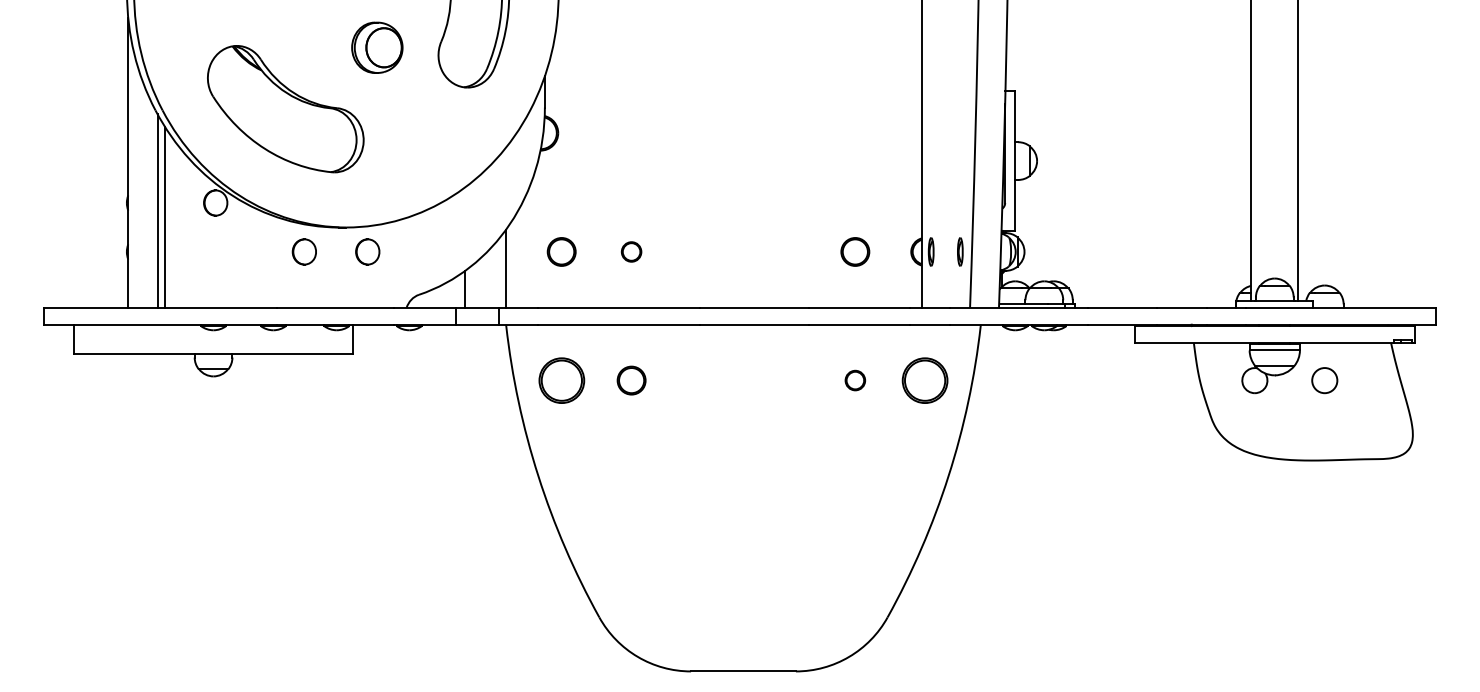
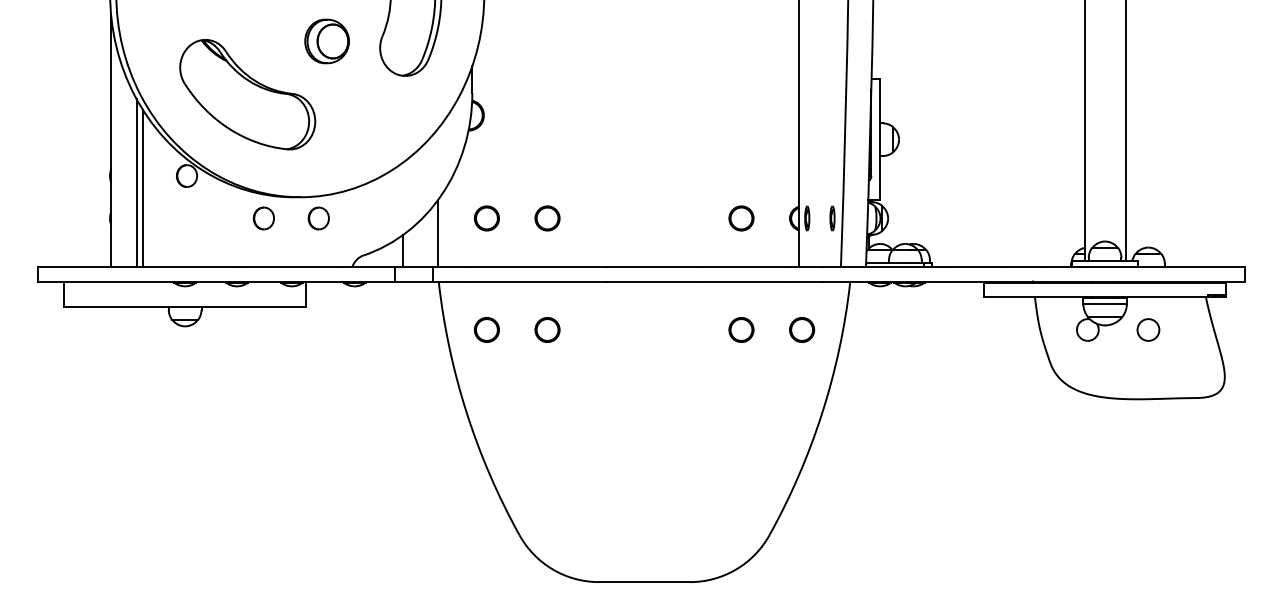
part: (631, 251) -> (547, 218), size x1.43
part: (561, 380) -> (486, 329), size x0.62
part: (855, 380) -> (741, 329), size x1.43
part: (925, 380) -> (802, 329), size x0.62

